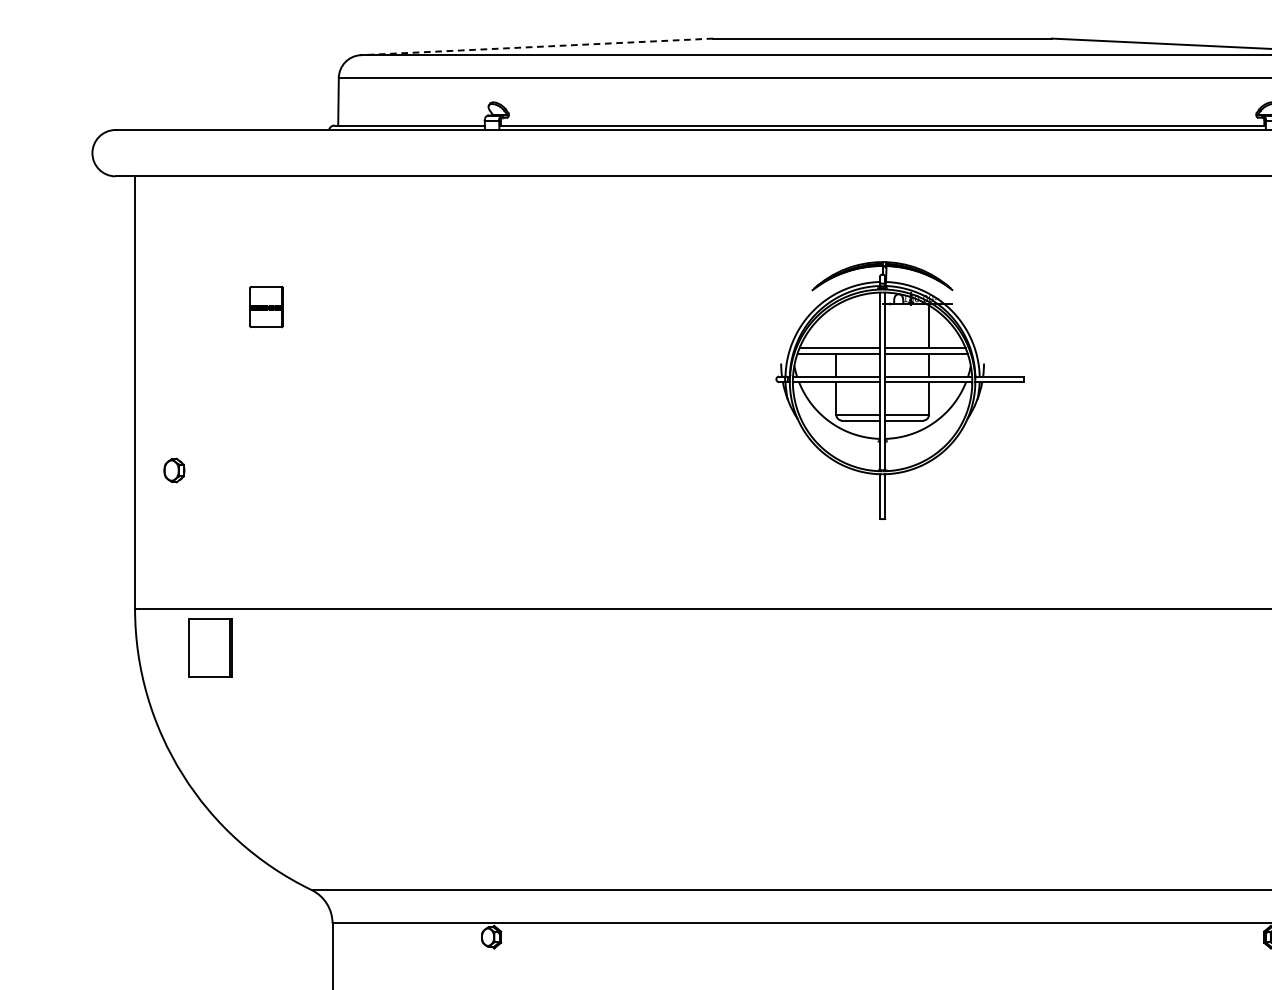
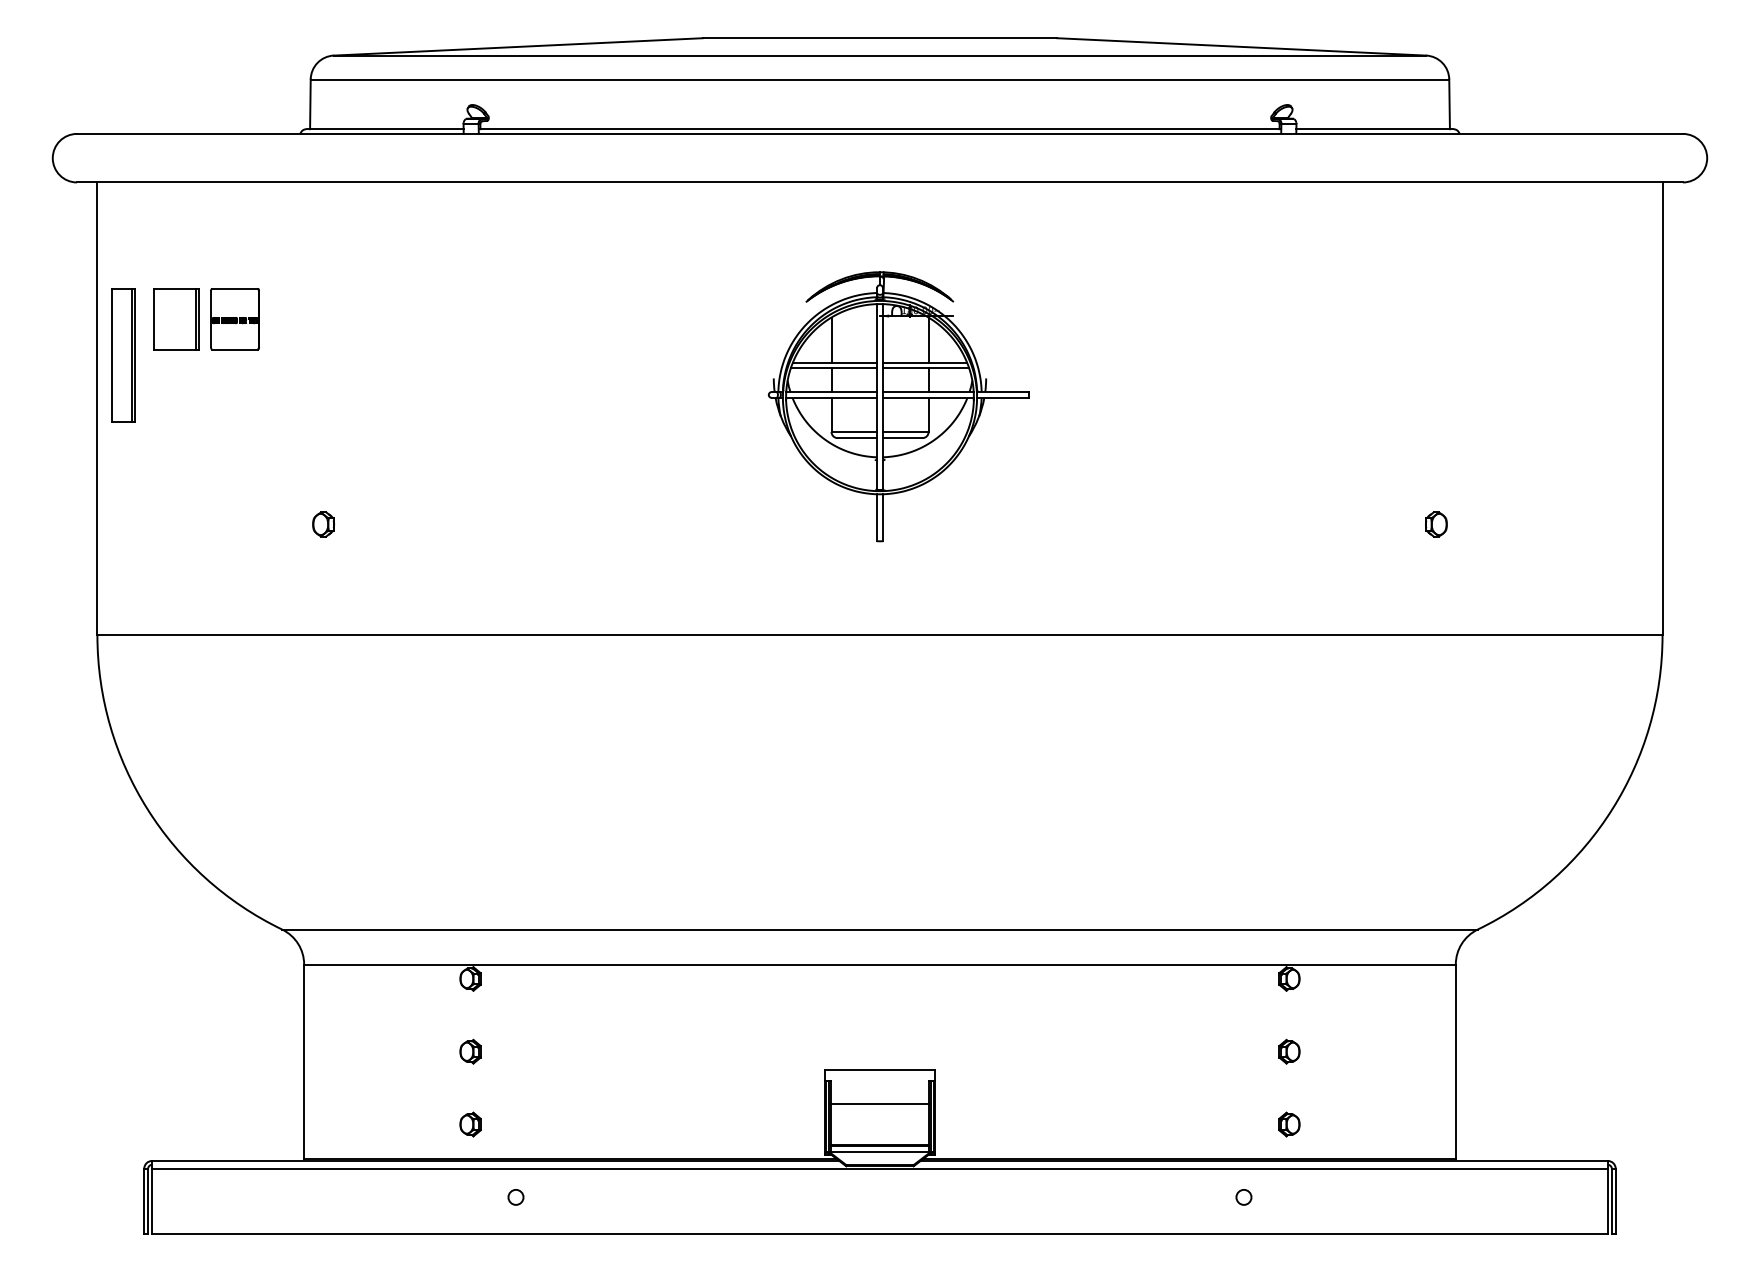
line: (537, 46) -> (518, 46), dashed -> solid
part: (266, 307) -> (234, 319), size x1.43
line: (836, 326) -> (831, 339), added
part: (159, 341) -> (123, 355), added
part: (174, 470) -> (323, 524), moved
part: (210, 648) -> (176, 319), moved

